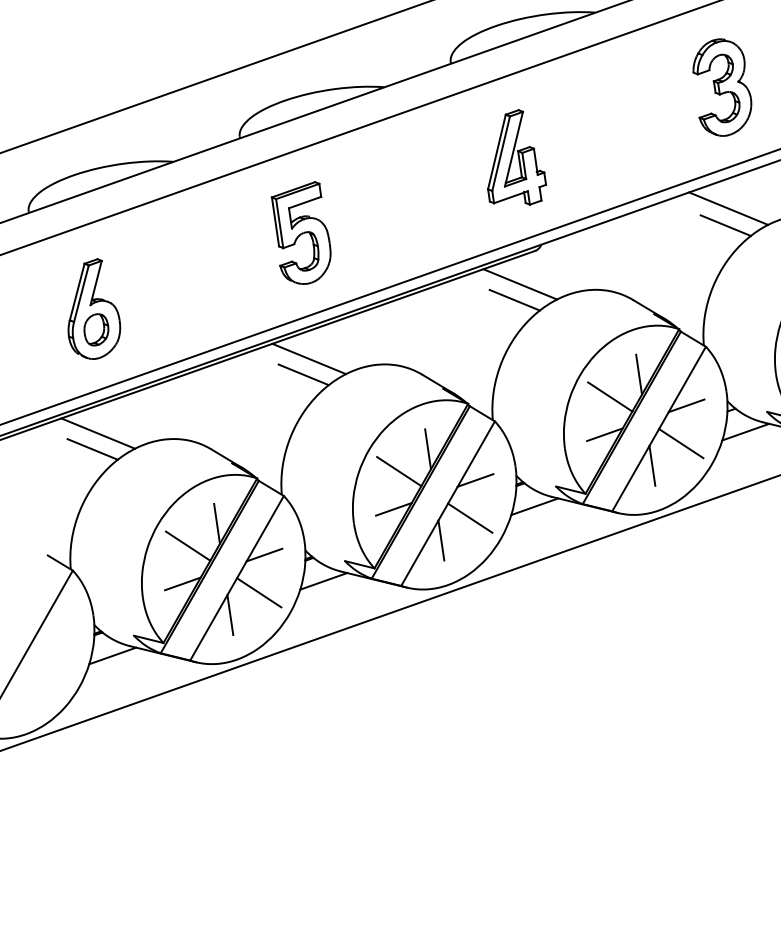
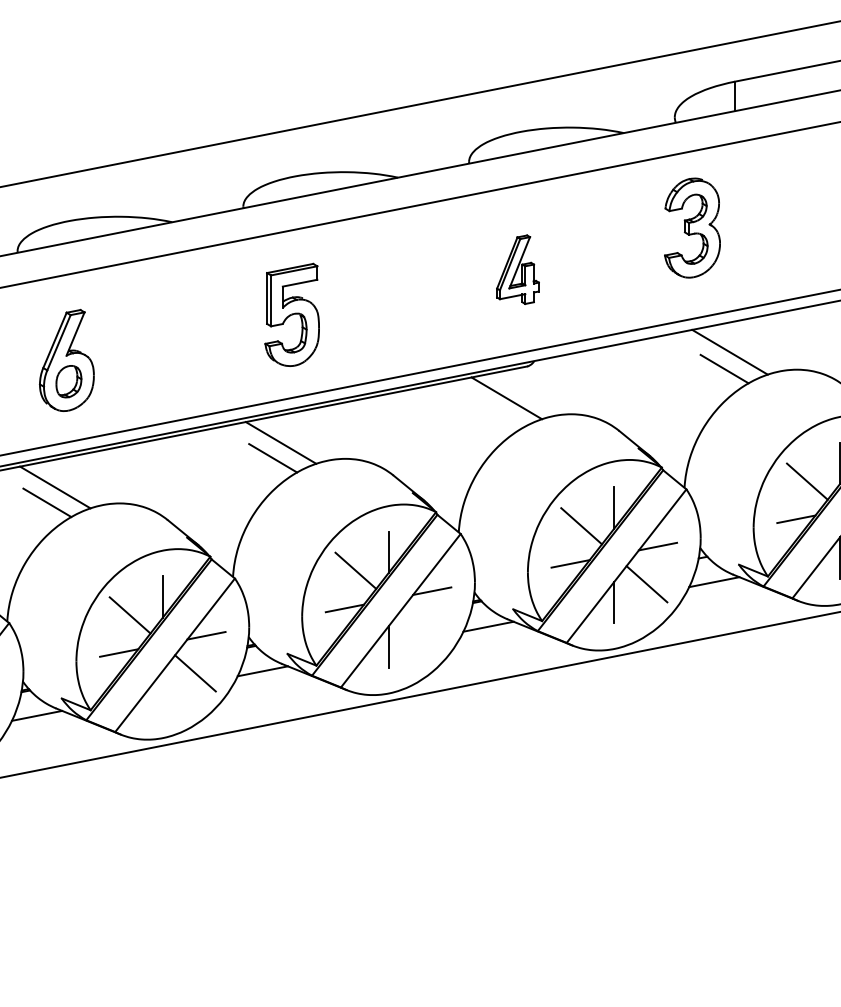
part: (722, 86) -> (692, 227), moved
part: (512, 158) -> (517, 269), size x0.7
line: (514, 300) -> (498, 413), removed
line: (469, 518) -> (420, 628), removed
line: (230, 614) -> (162, 691), removed

